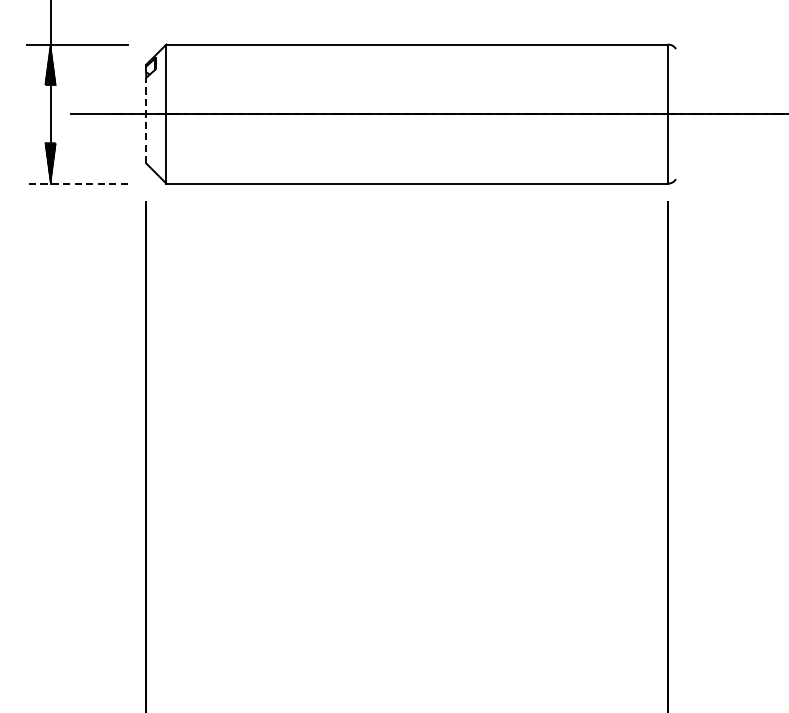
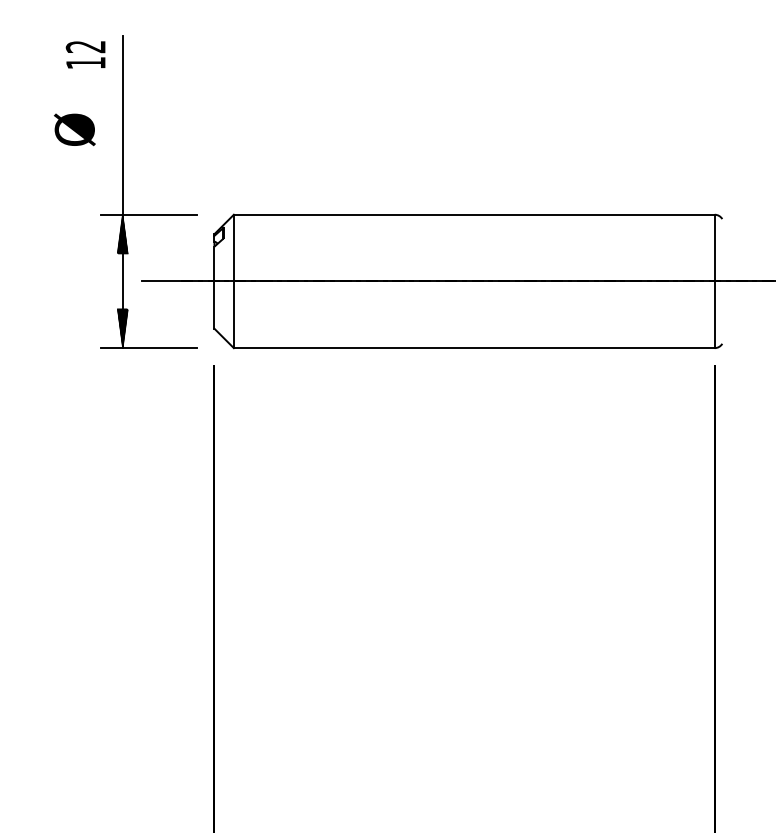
line: (146, 120) -> (214, 287), dashed -> solid
line: (77, 184) -> (148, 348), dashed -> solid

